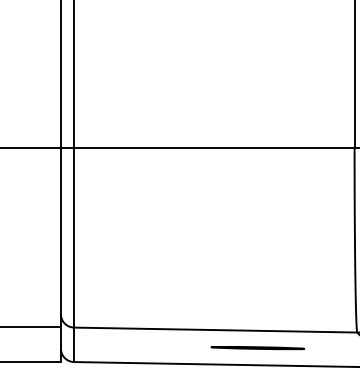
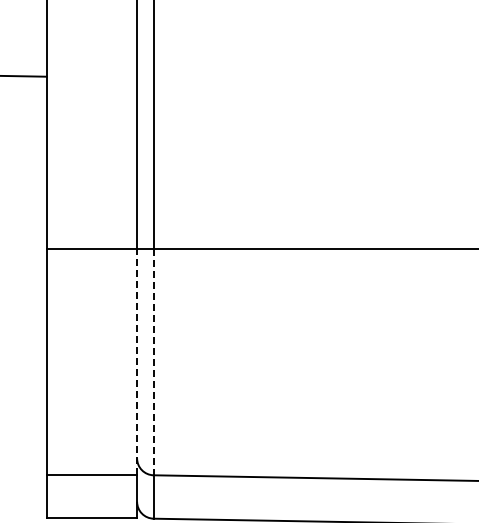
line: (61, 238) -> (137, 362), solid -> dashed
line: (73, 238) -> (153, 362), solid -> dashed
part: (257, 347) -> (385, 500), removed

